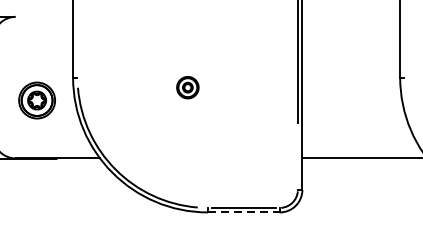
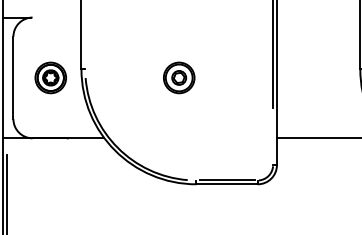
part: (188, 87) -> (179, 77), size x1.67
part: (36, 100) -> (50, 77), moved
line: (244, 212) -> (227, 184), dashed -> solid

